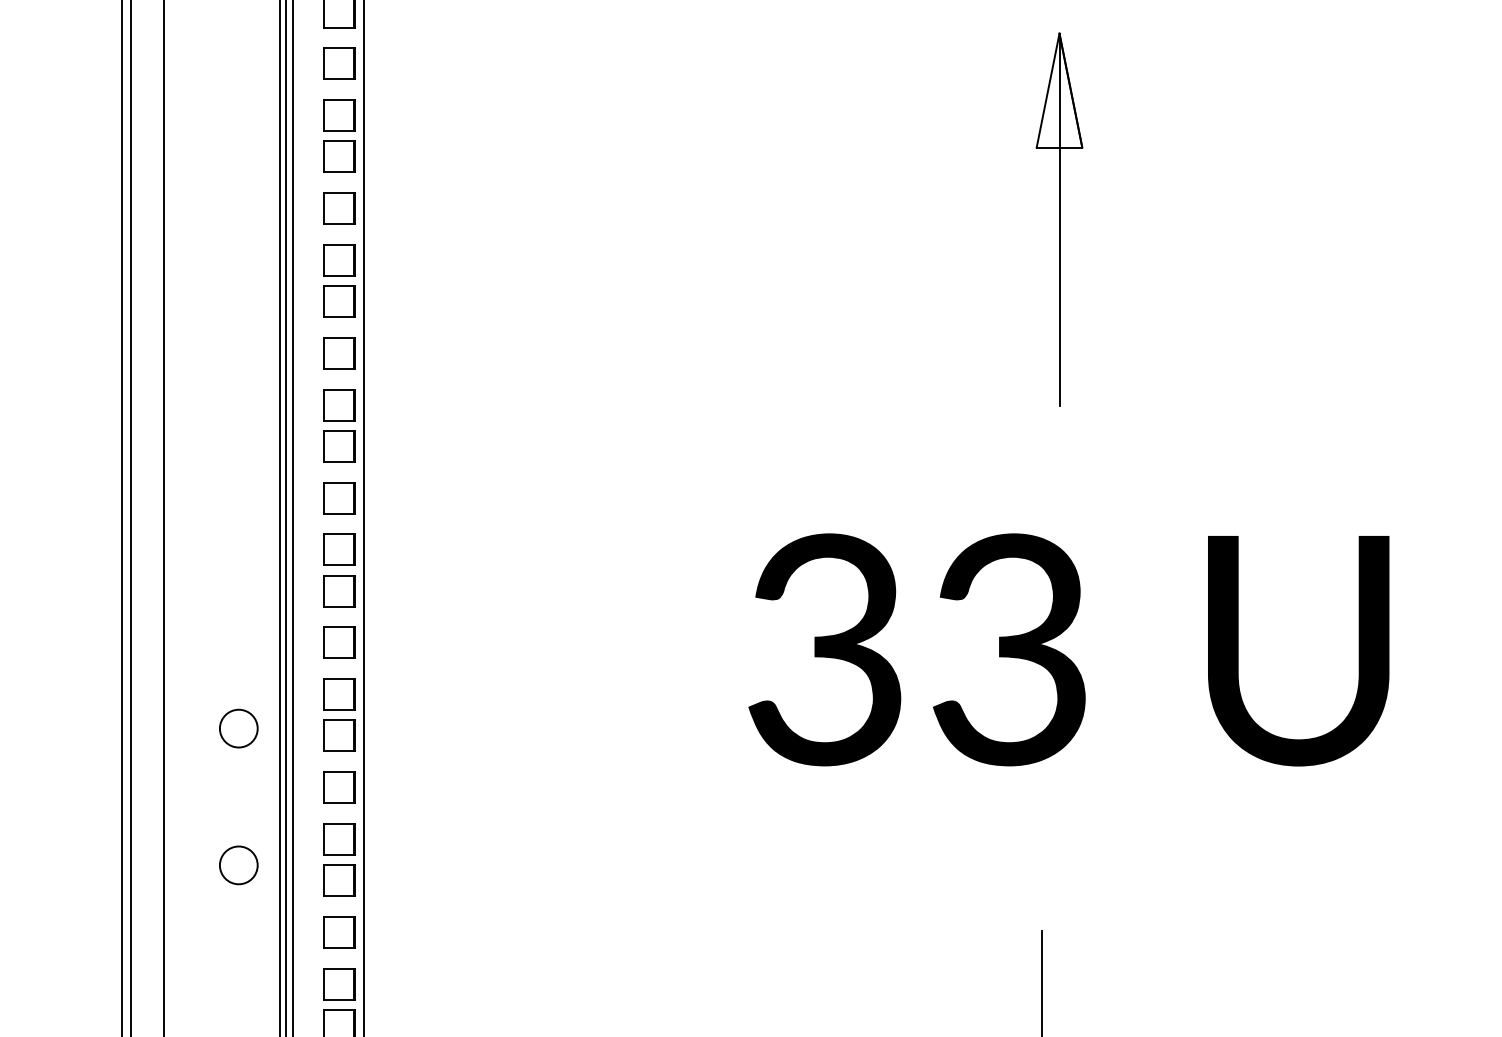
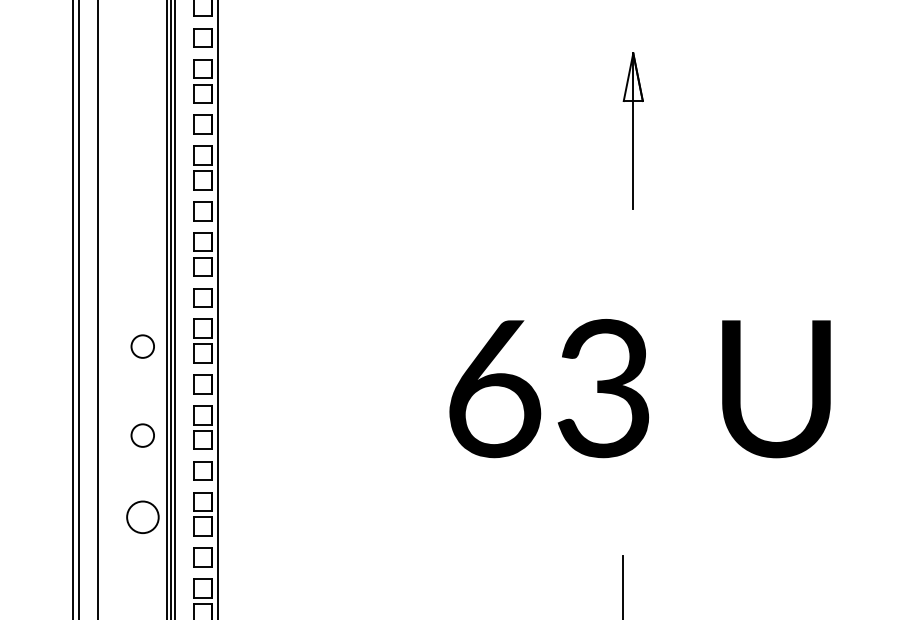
part: (1057, 218) -> (632, 130), size x0.7
circle: (238, 579) -> (142, 346), added
text: (827, 649) -> (494, 388), 33 -> 63
circle: (238, 865) -> (142, 517), size x1.4

